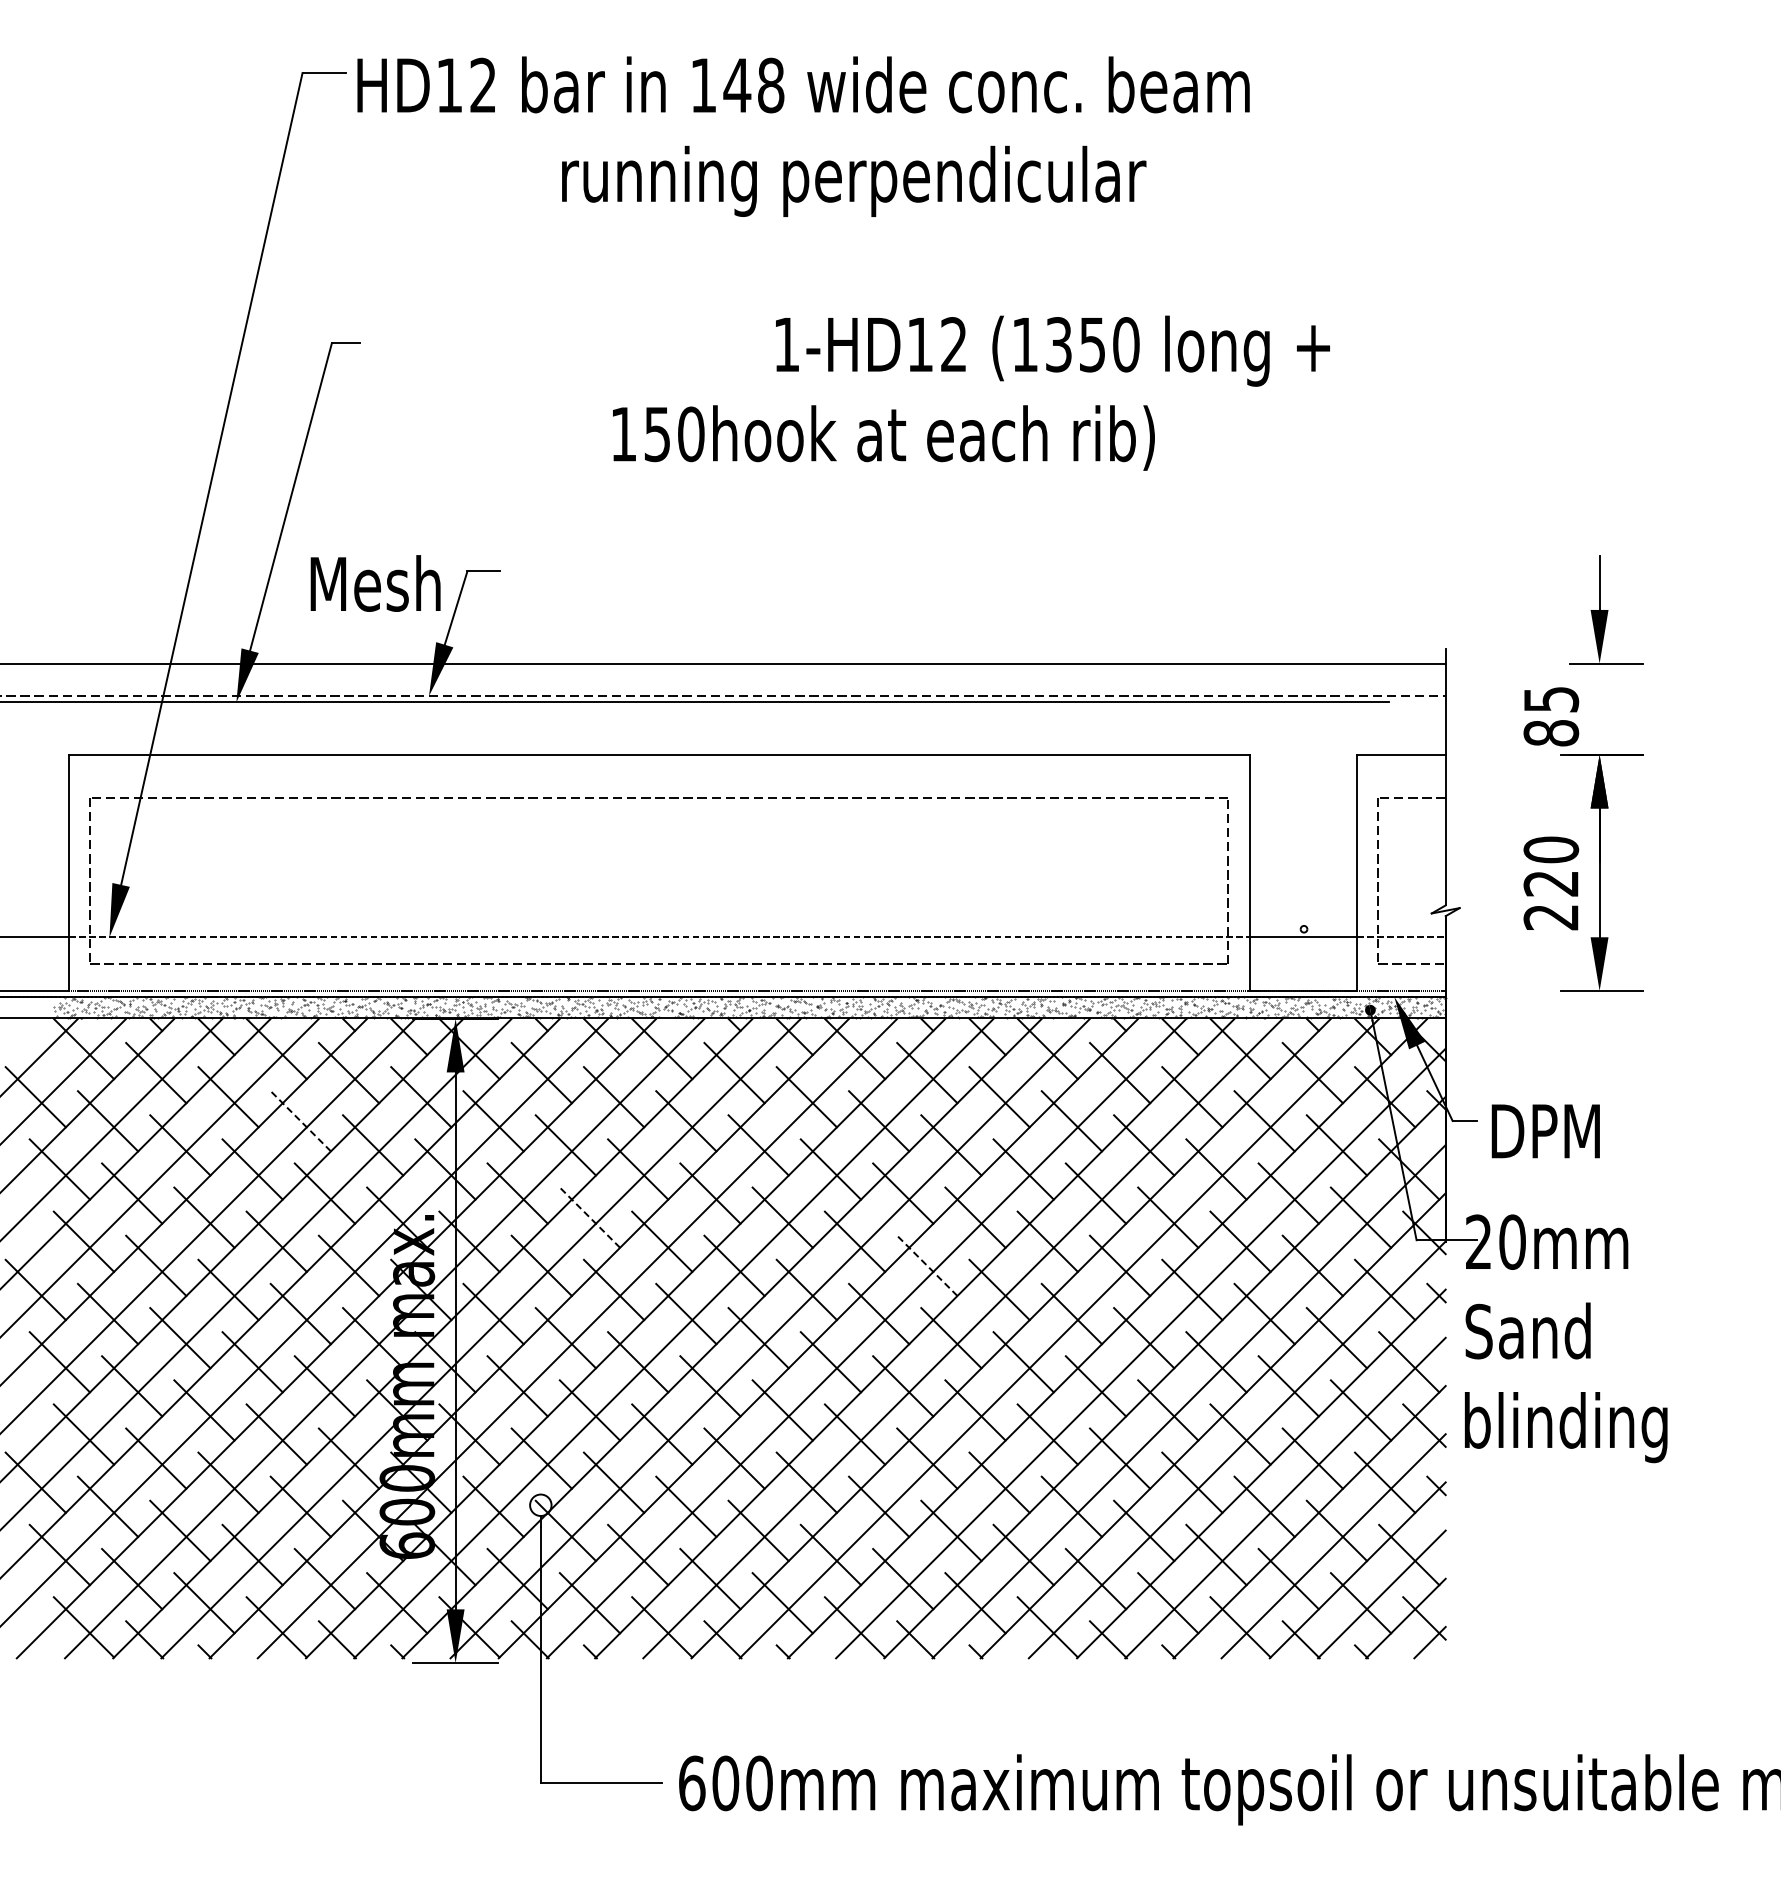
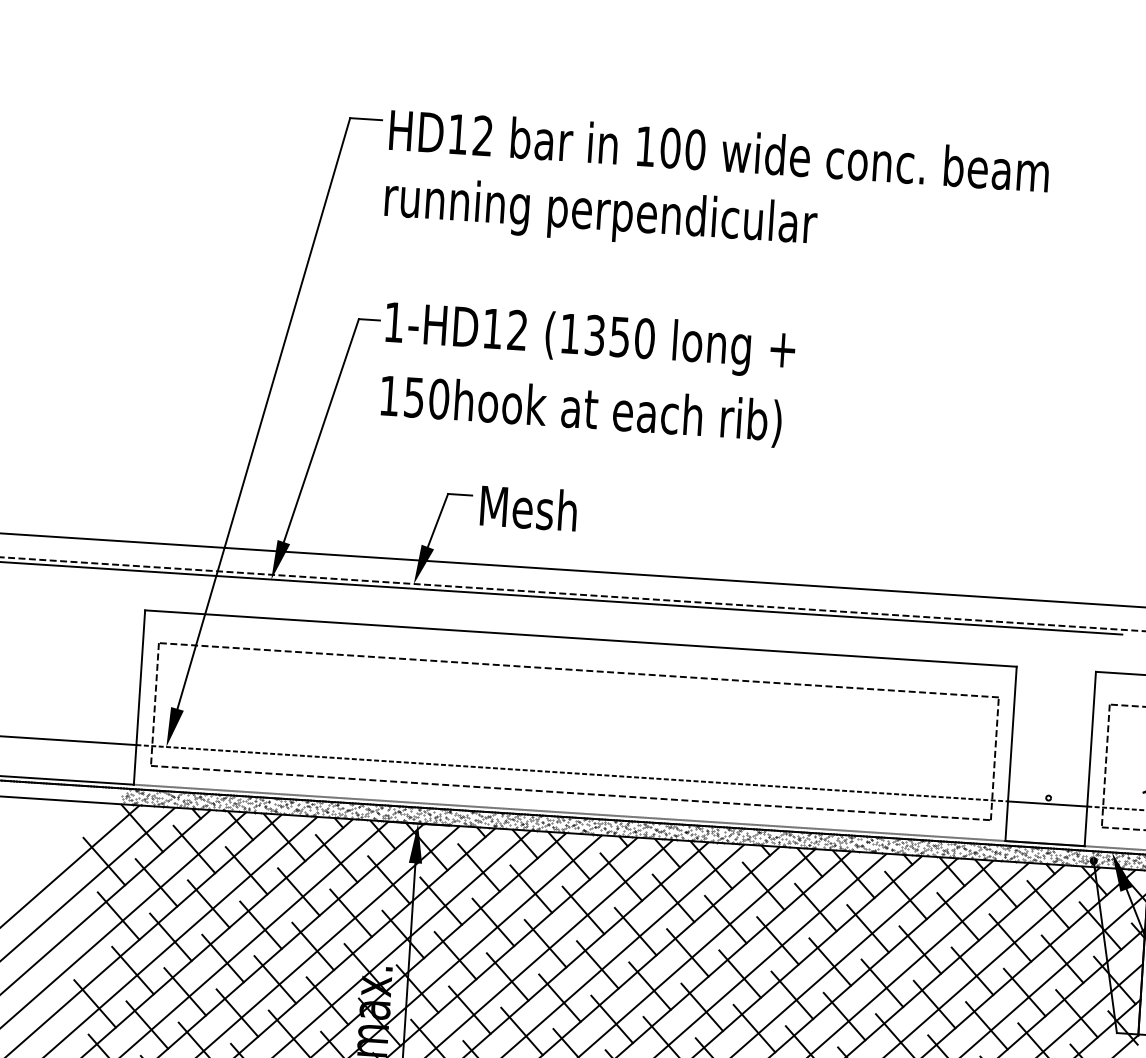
text: (753, 85) -> (682, 148), 148 -> 100
text: (854, 180) -> (601, 214), moved
text: (1052, 350) -> (590, 339), moved
text: (883, 437) -> (581, 410), moved
text: (375, 583) -> (528, 508), moved
line: (300, 1121) -> (298, 892), dashed -> solid
line: (589, 1217) -> (507, 976), dashed -> solid
line: (927, 1265) -> (754, 1028), dashed -> solid

